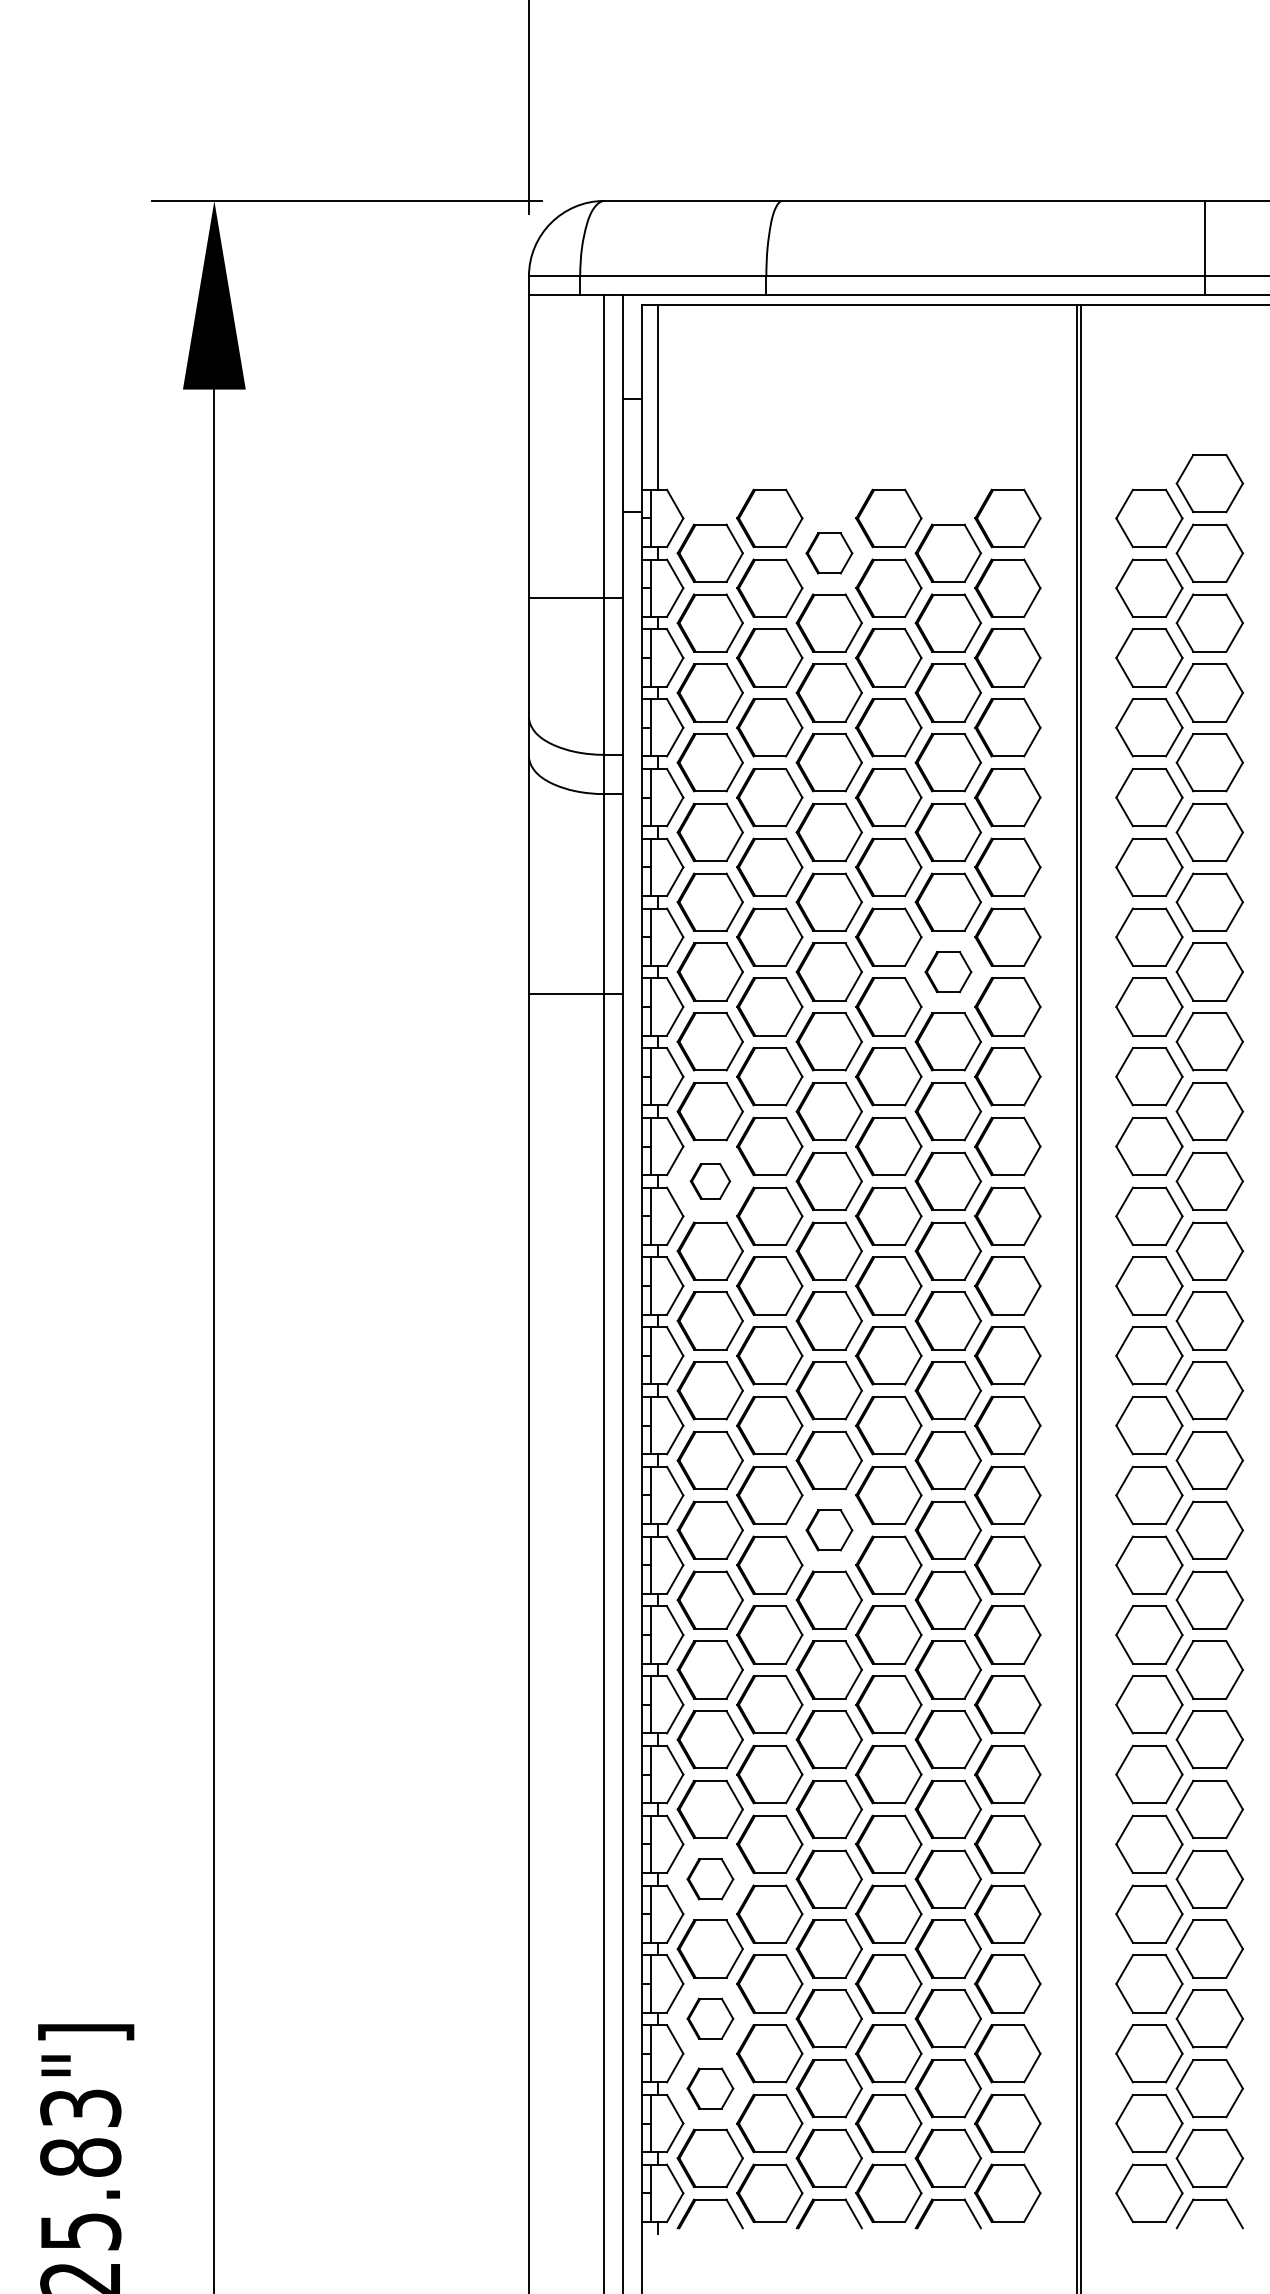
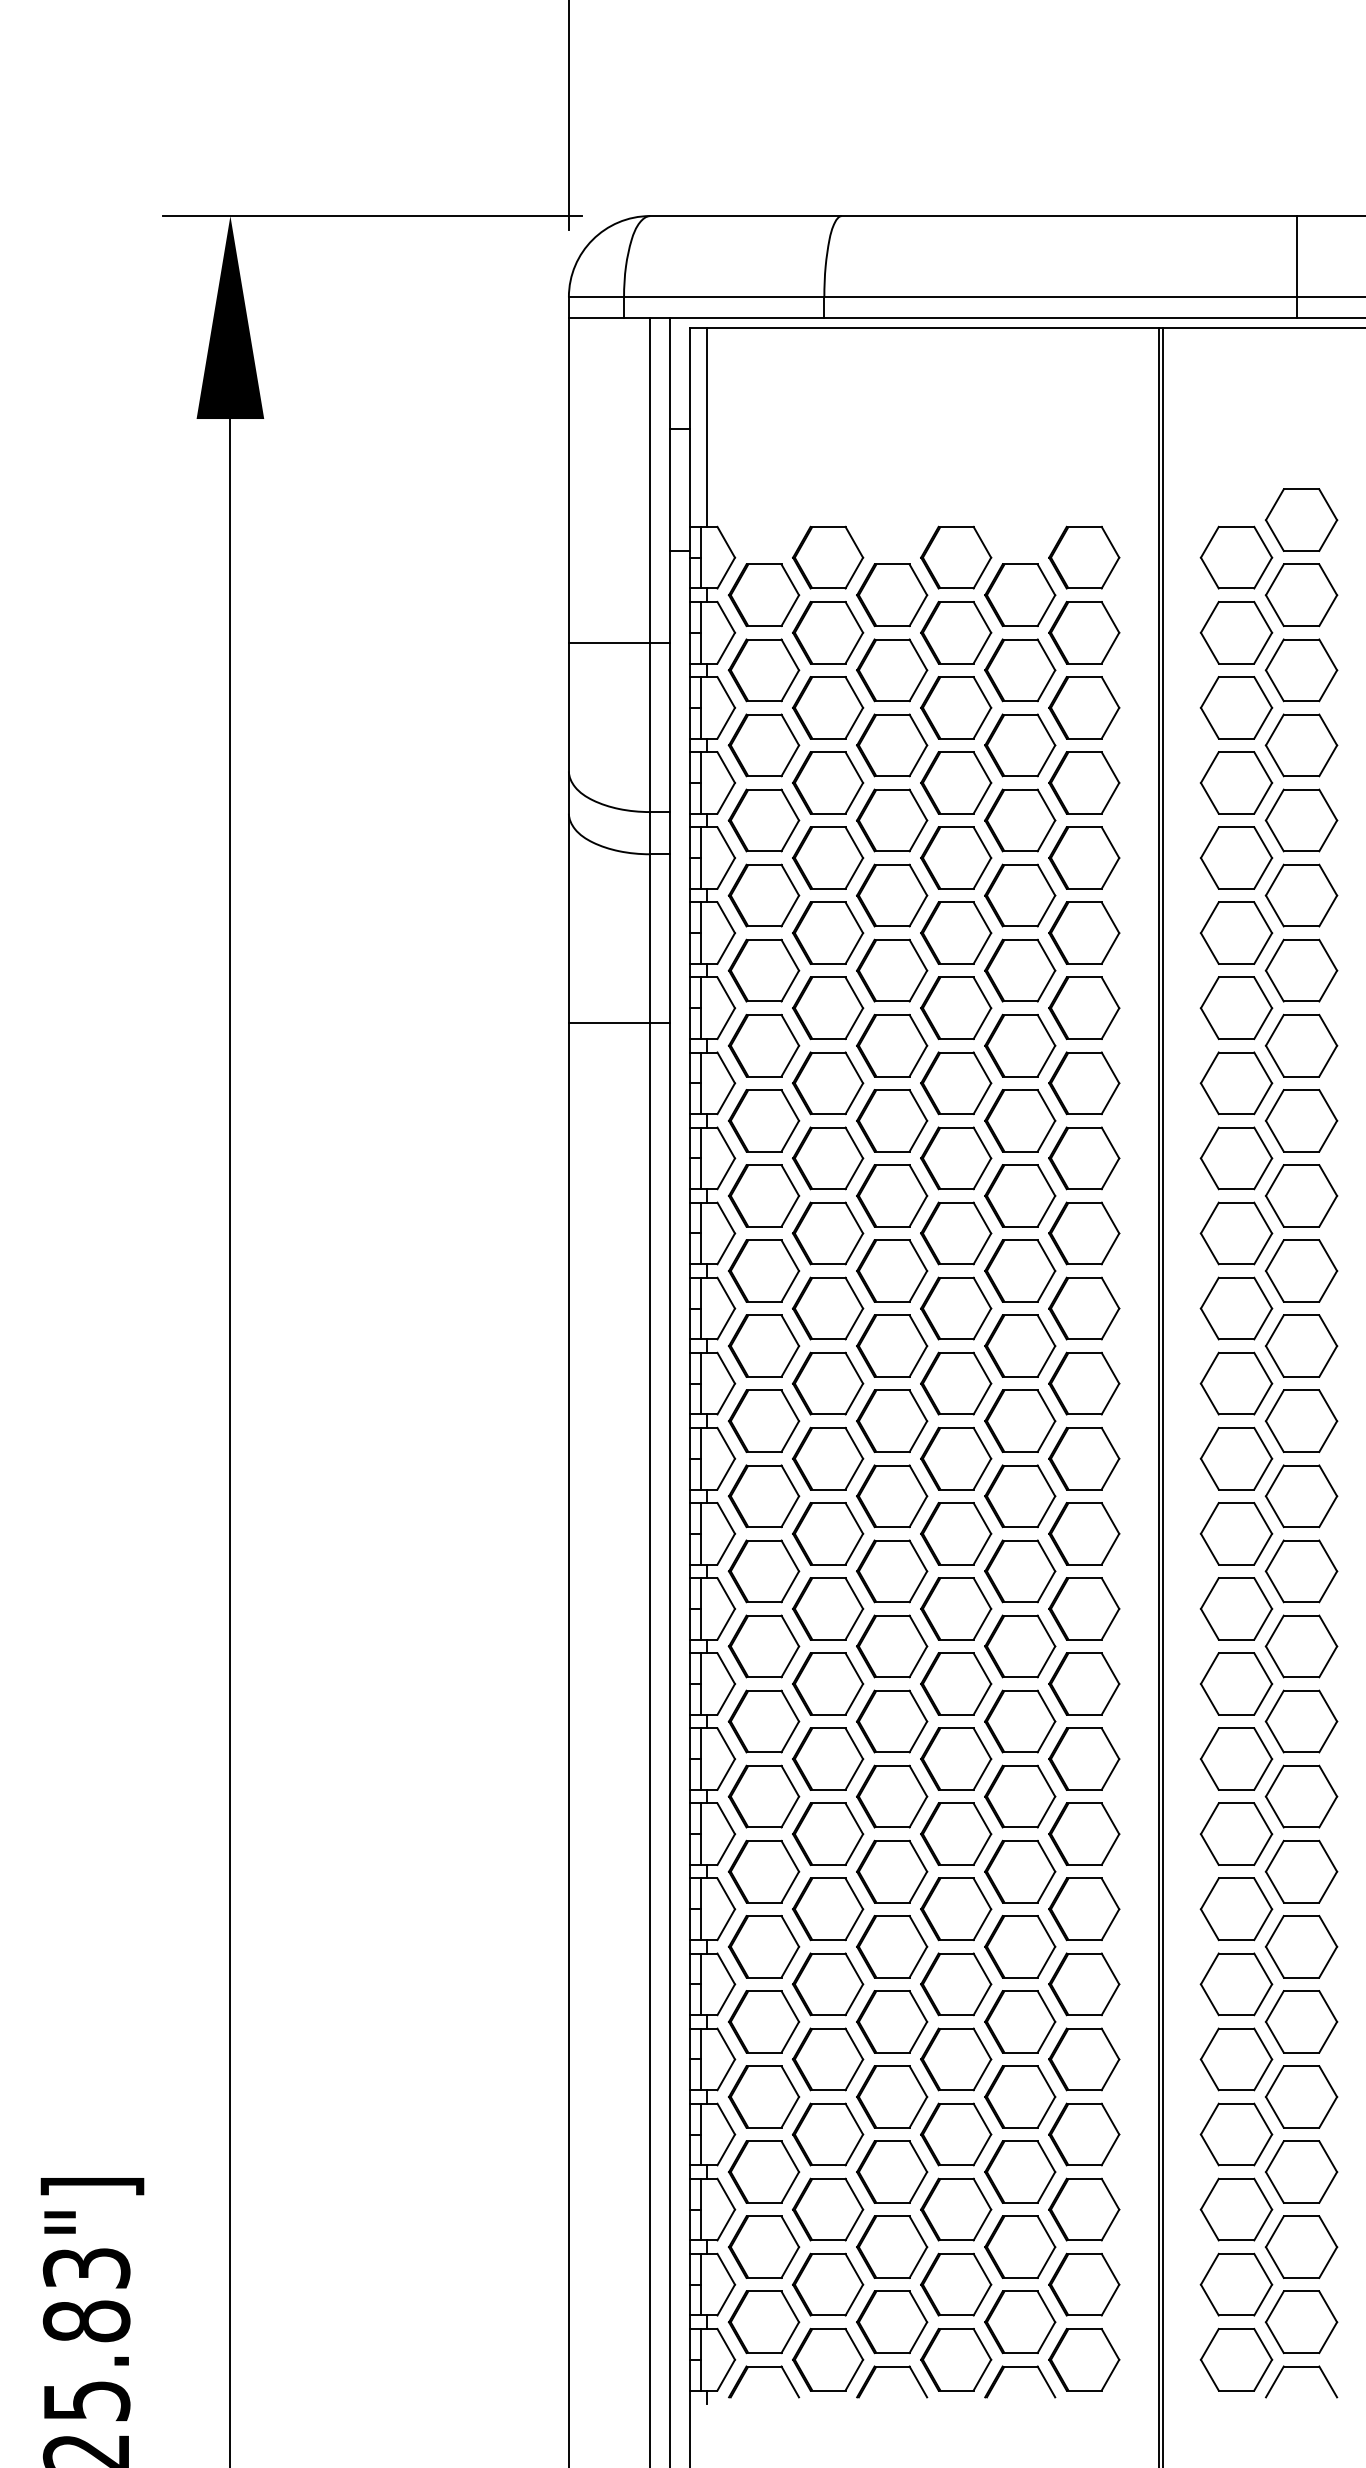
part: (829, 553) -> (892, 595), size x1.43
part: (948, 971) -> (1020, 1045), size x1.43
line: (575, 994) -> (619, 1023), moved
part: (710, 1180) -> (764, 1270), size x1.67
part: (829, 1530) -> (892, 1646), size x1.43
part: (710, 1878) -> (764, 2021), size x1.43
part: (710, 2018) -> (764, 2171), size x1.43
part: (710, 2088) -> (764, 2246), size x1.43

